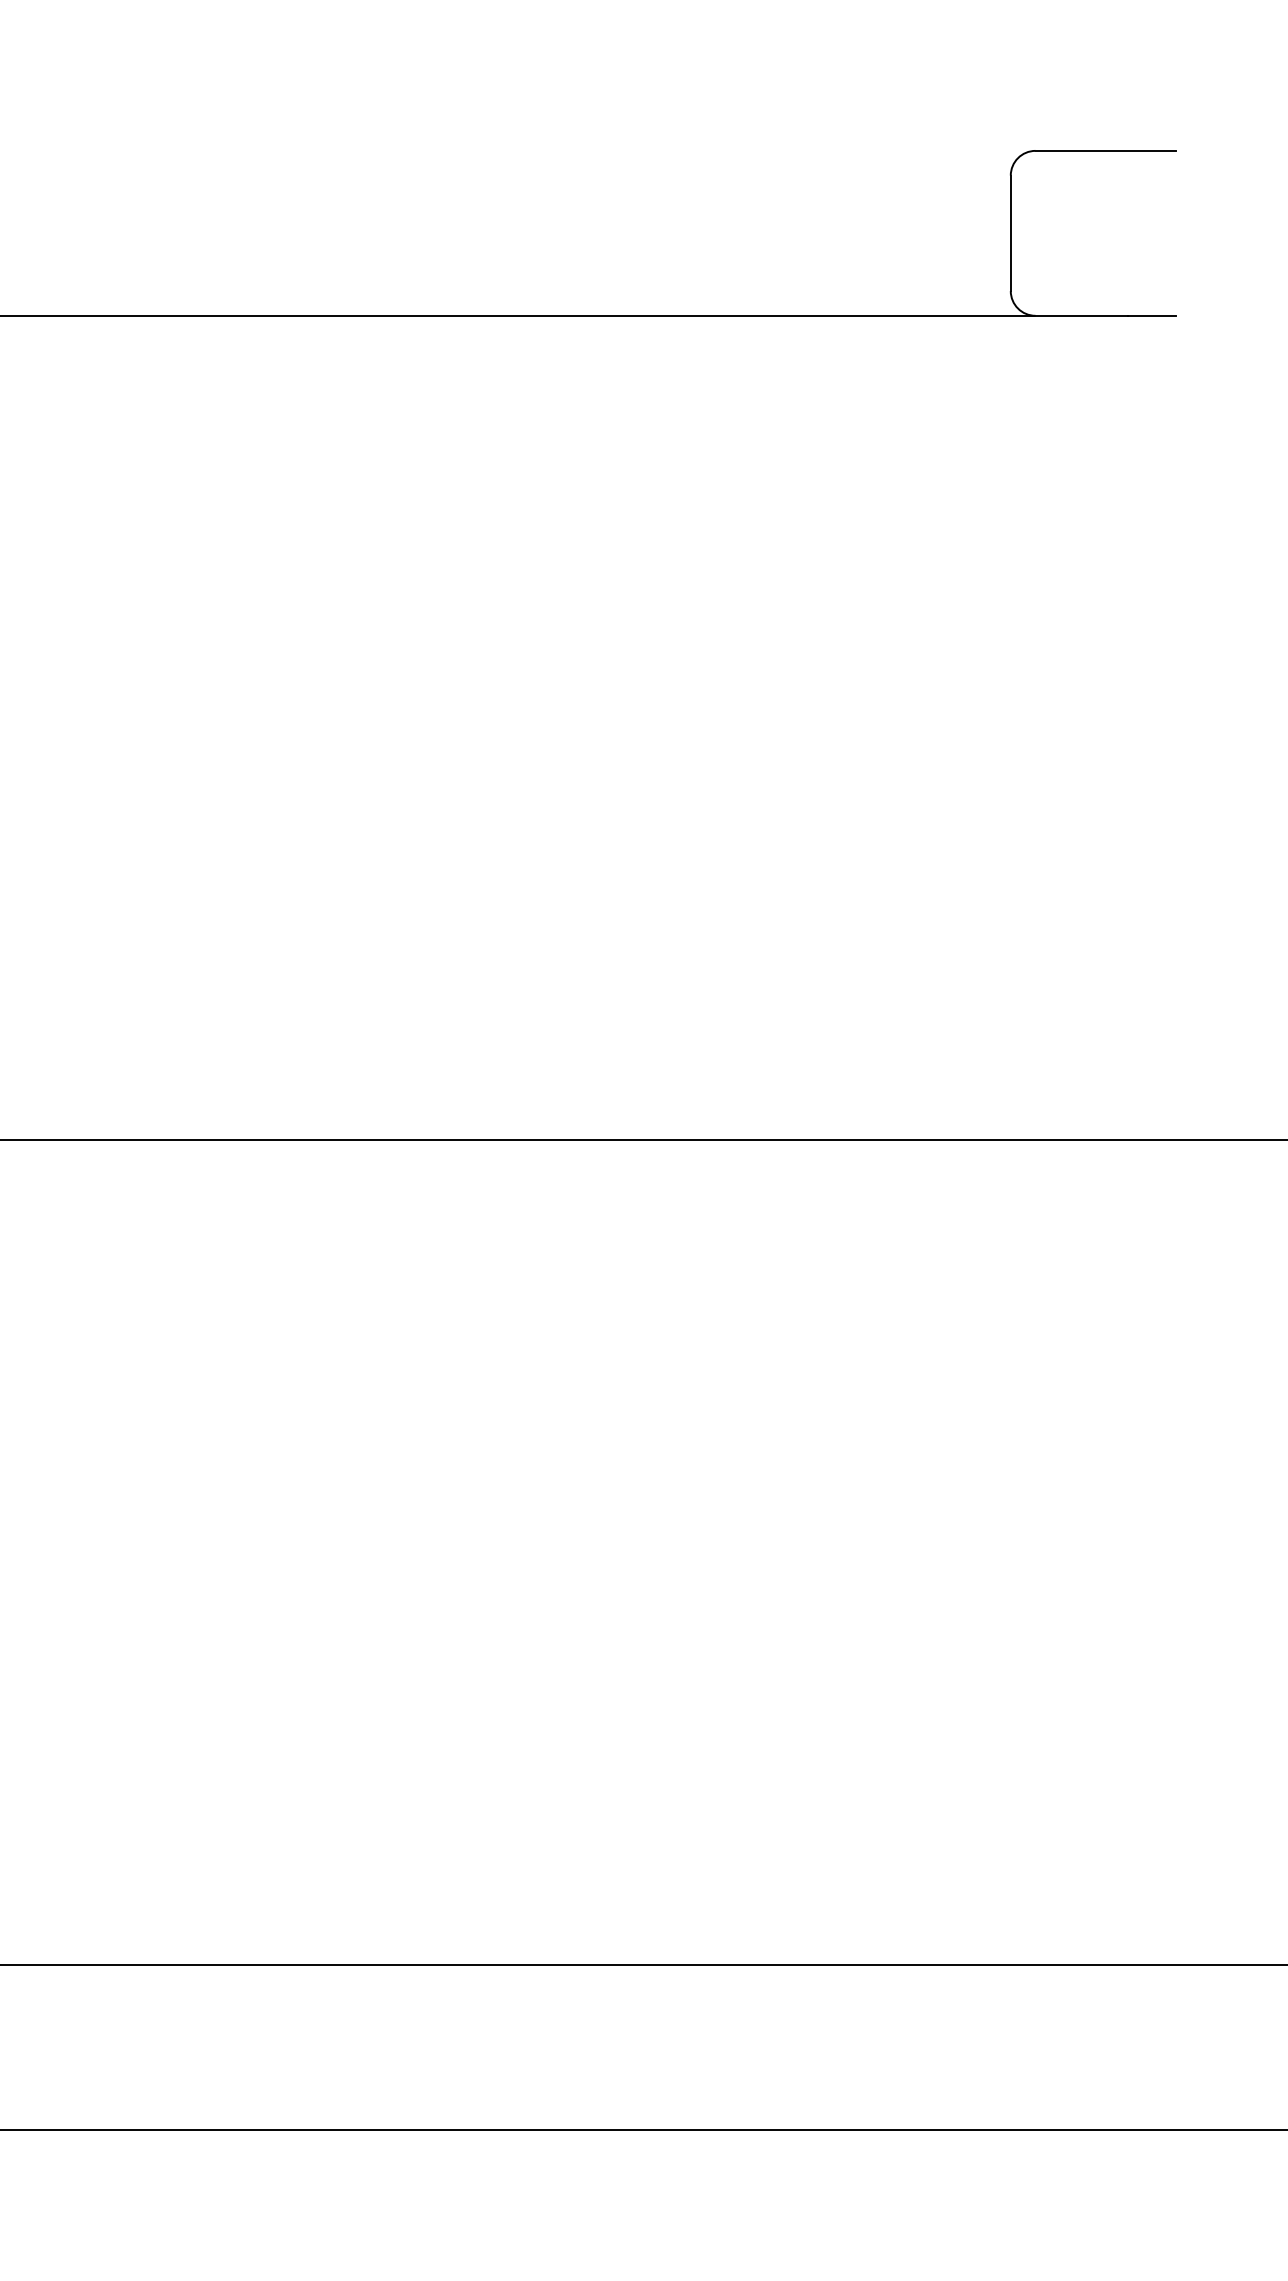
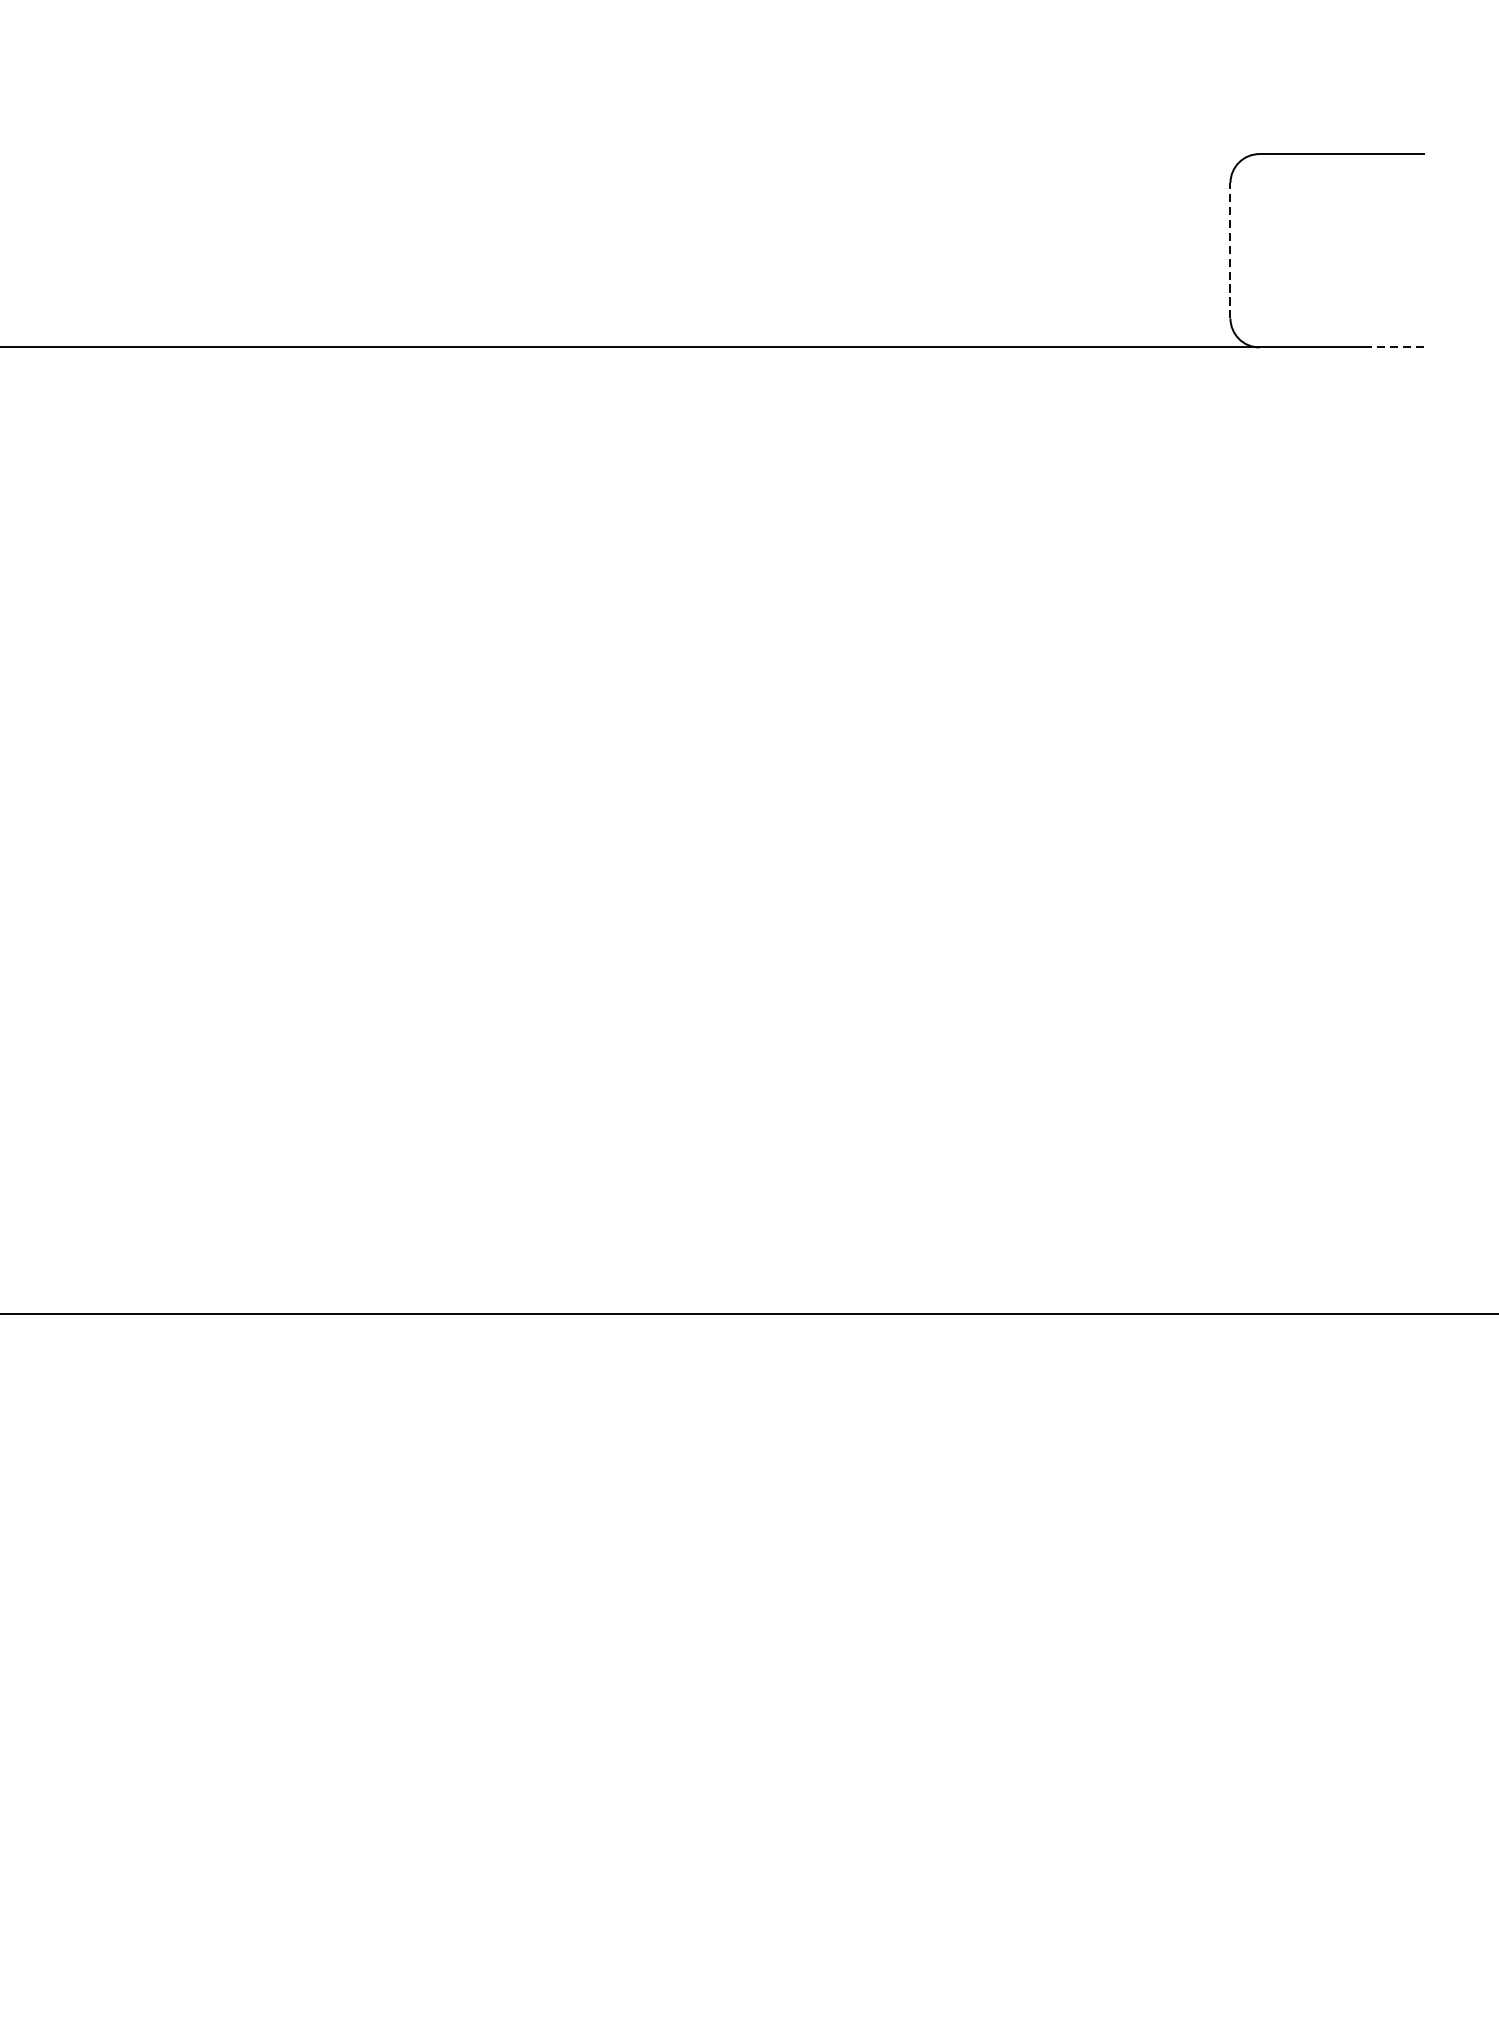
line: (1010, 233) -> (1230, 250), solid -> dashed
line: (1152, 315) -> (1396, 347), solid -> dashed

